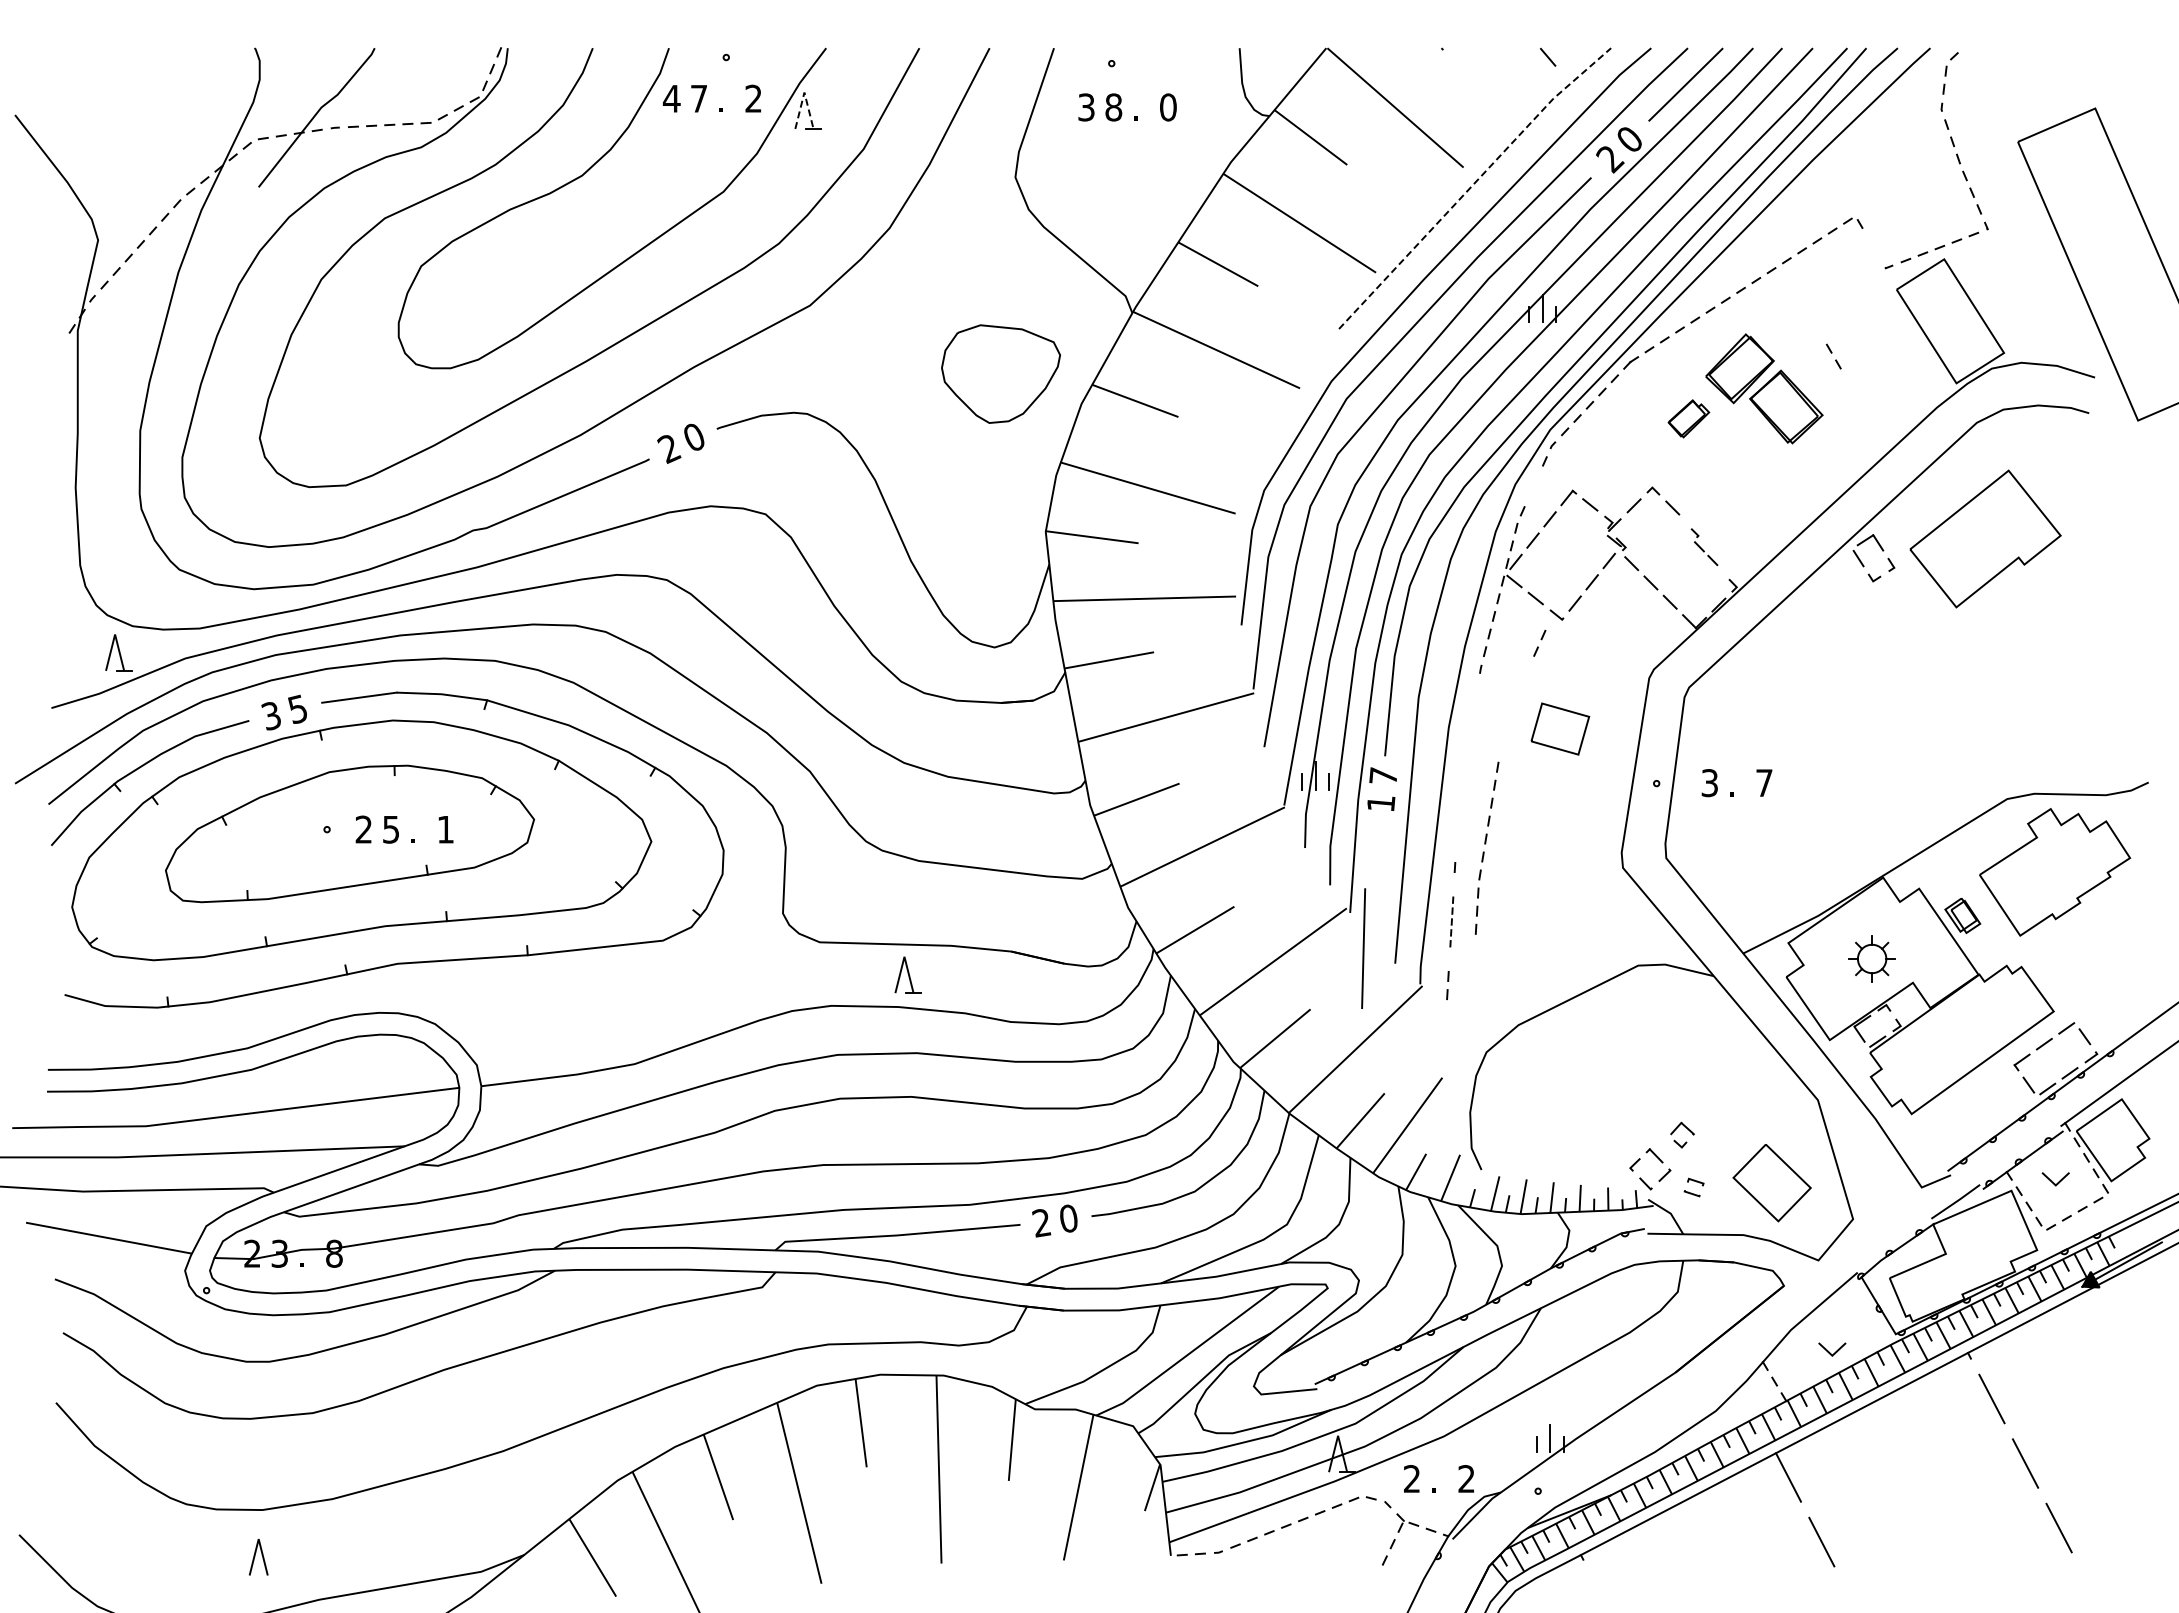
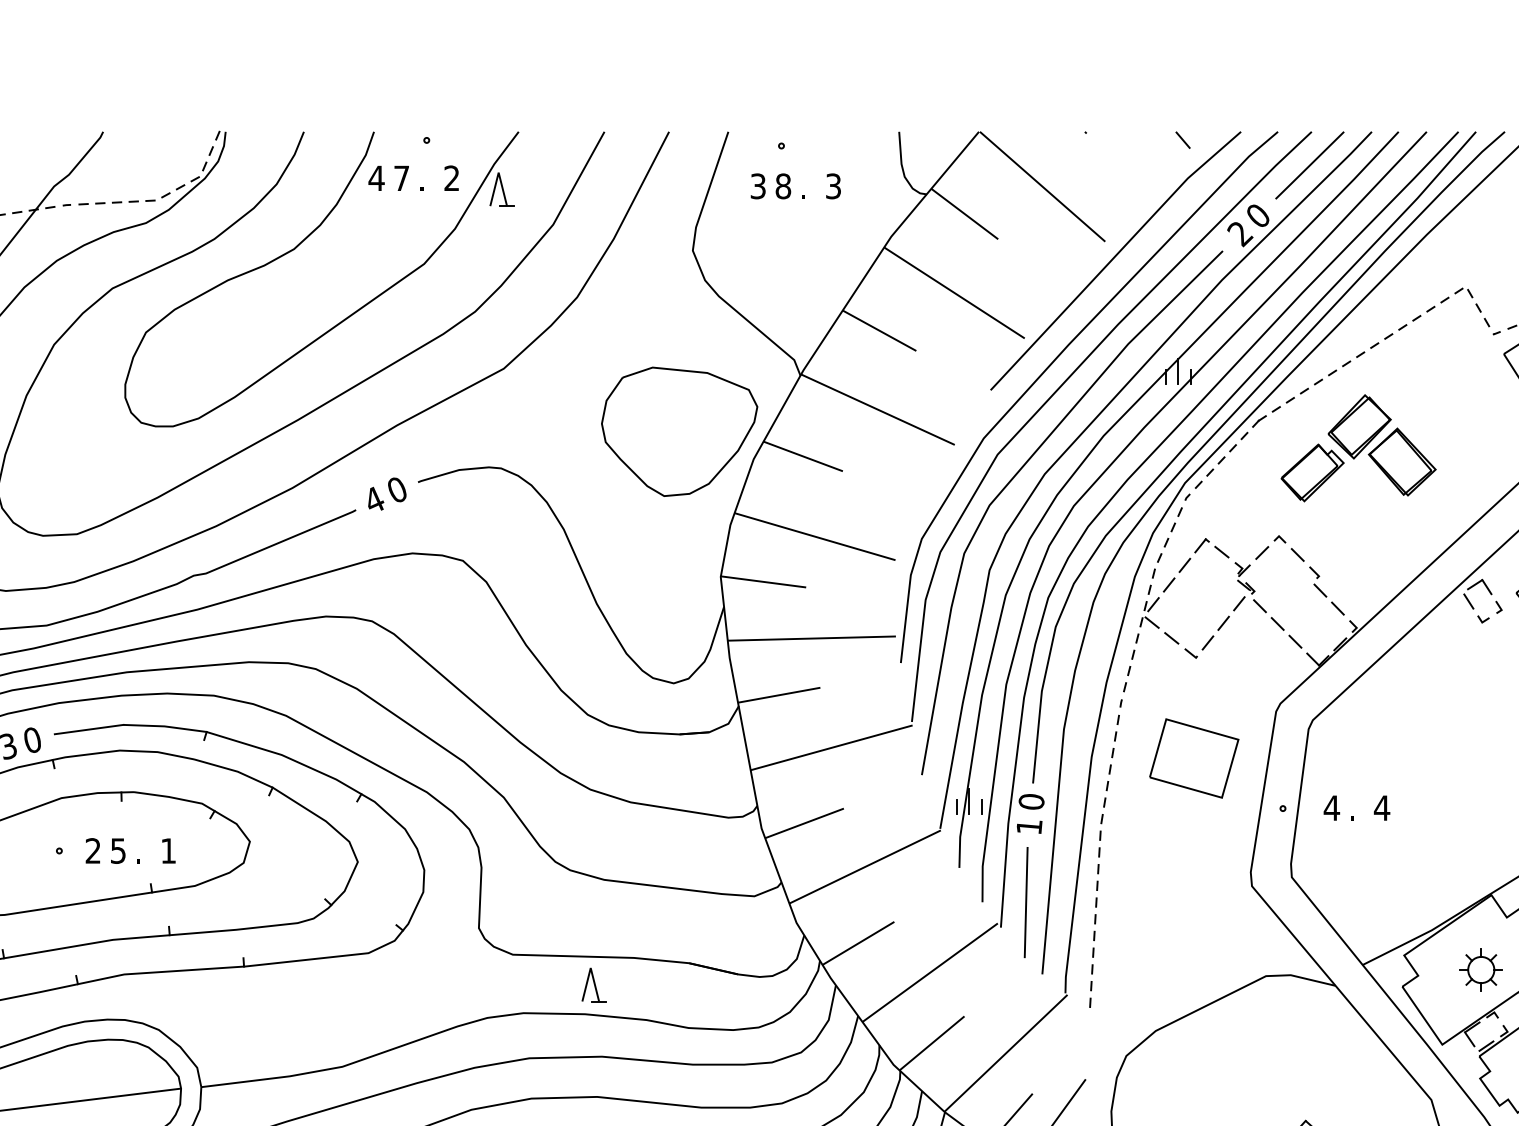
line: (804, 92) -> (498, 172), dashed -> solid
text: (1168, 107) -> (833, 186), 0 -> 3
line: (1473, 185) -> (1114, 258), dashed -> solid
part: (1833, 356) -> (1482, 315), moved
part: (1000, 373) -> (679, 431), size x1.43
part: (1688, 418) -> (1312, 472), size x1.67
text: (669, 448) -> (374, 500), 2 -> 4
part: (1704, 546) -> (1327, 590), size x1.43
part: (1539, 643) -> (1169, 535), moved
text: (297, 708) -> (32, 739), 5 -> 0
part: (1560, 728) -> (1194, 757), size x1.67
text: (1383, 775) -> (1031, 801), 7 -> 0
text: (1764, 782) -> (1382, 807), 7 -> 4
text: (1709, 783) -> (1331, 808), 3 -> 4
part: (1486, 847) -> (1107, 793), moved
part: (1451, 921) -> (1094, 935), size x1.67
line: (1363, 948) -> (1026, 902), moved

